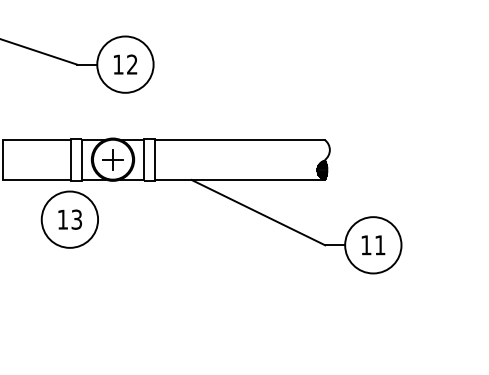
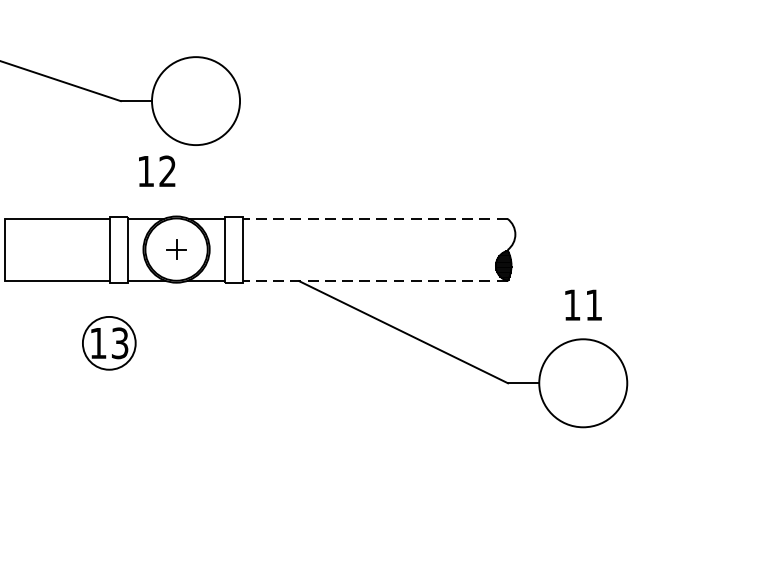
text: (125, 64) -> (157, 171), moved
line: (240, 140) -> (375, 219), solid -> dashed
part: (112, 159) -> (175, 249), size x0.6
line: (240, 179) -> (375, 280), solid -> dashed
circle: (69, 219) -> (108, 342), size x0.6
text: (373, 245) -> (583, 305), moved

